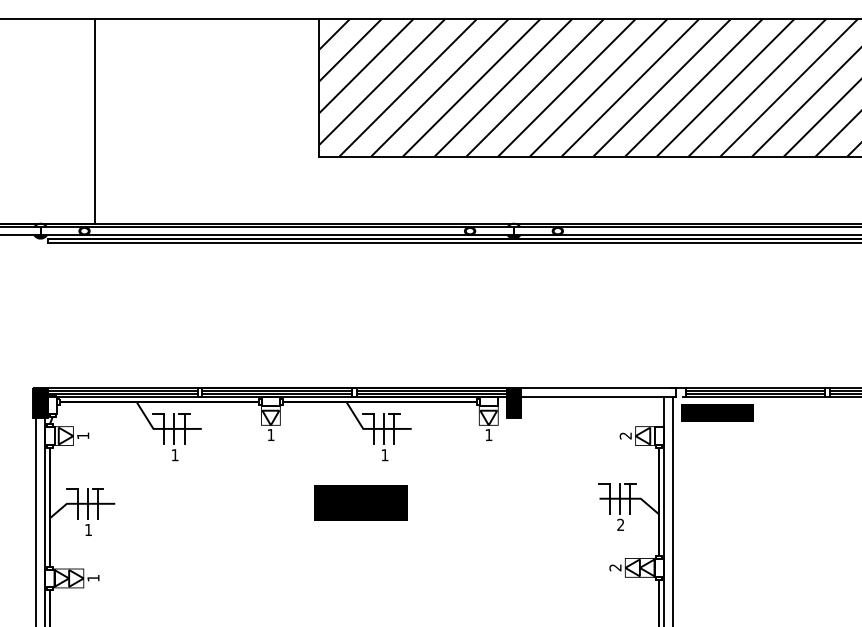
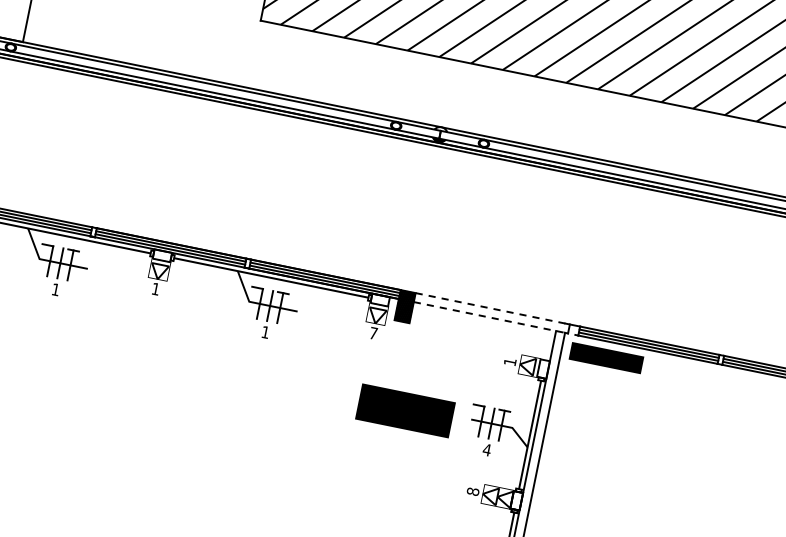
line: (599, 388) -> (493, 309), solid -> dashed
line: (598, 397) -> (490, 318), solid -> dashed
text: (488, 434) -> (373, 332), 1 -> 7
text: (625, 435) -> (509, 361), 2 -> 1
text: (360, 502) -> (405, 410), moved
text: (620, 524) -> (486, 449), 2 -> 4
text: (615, 567) -> (473, 491), 2 -> 8

